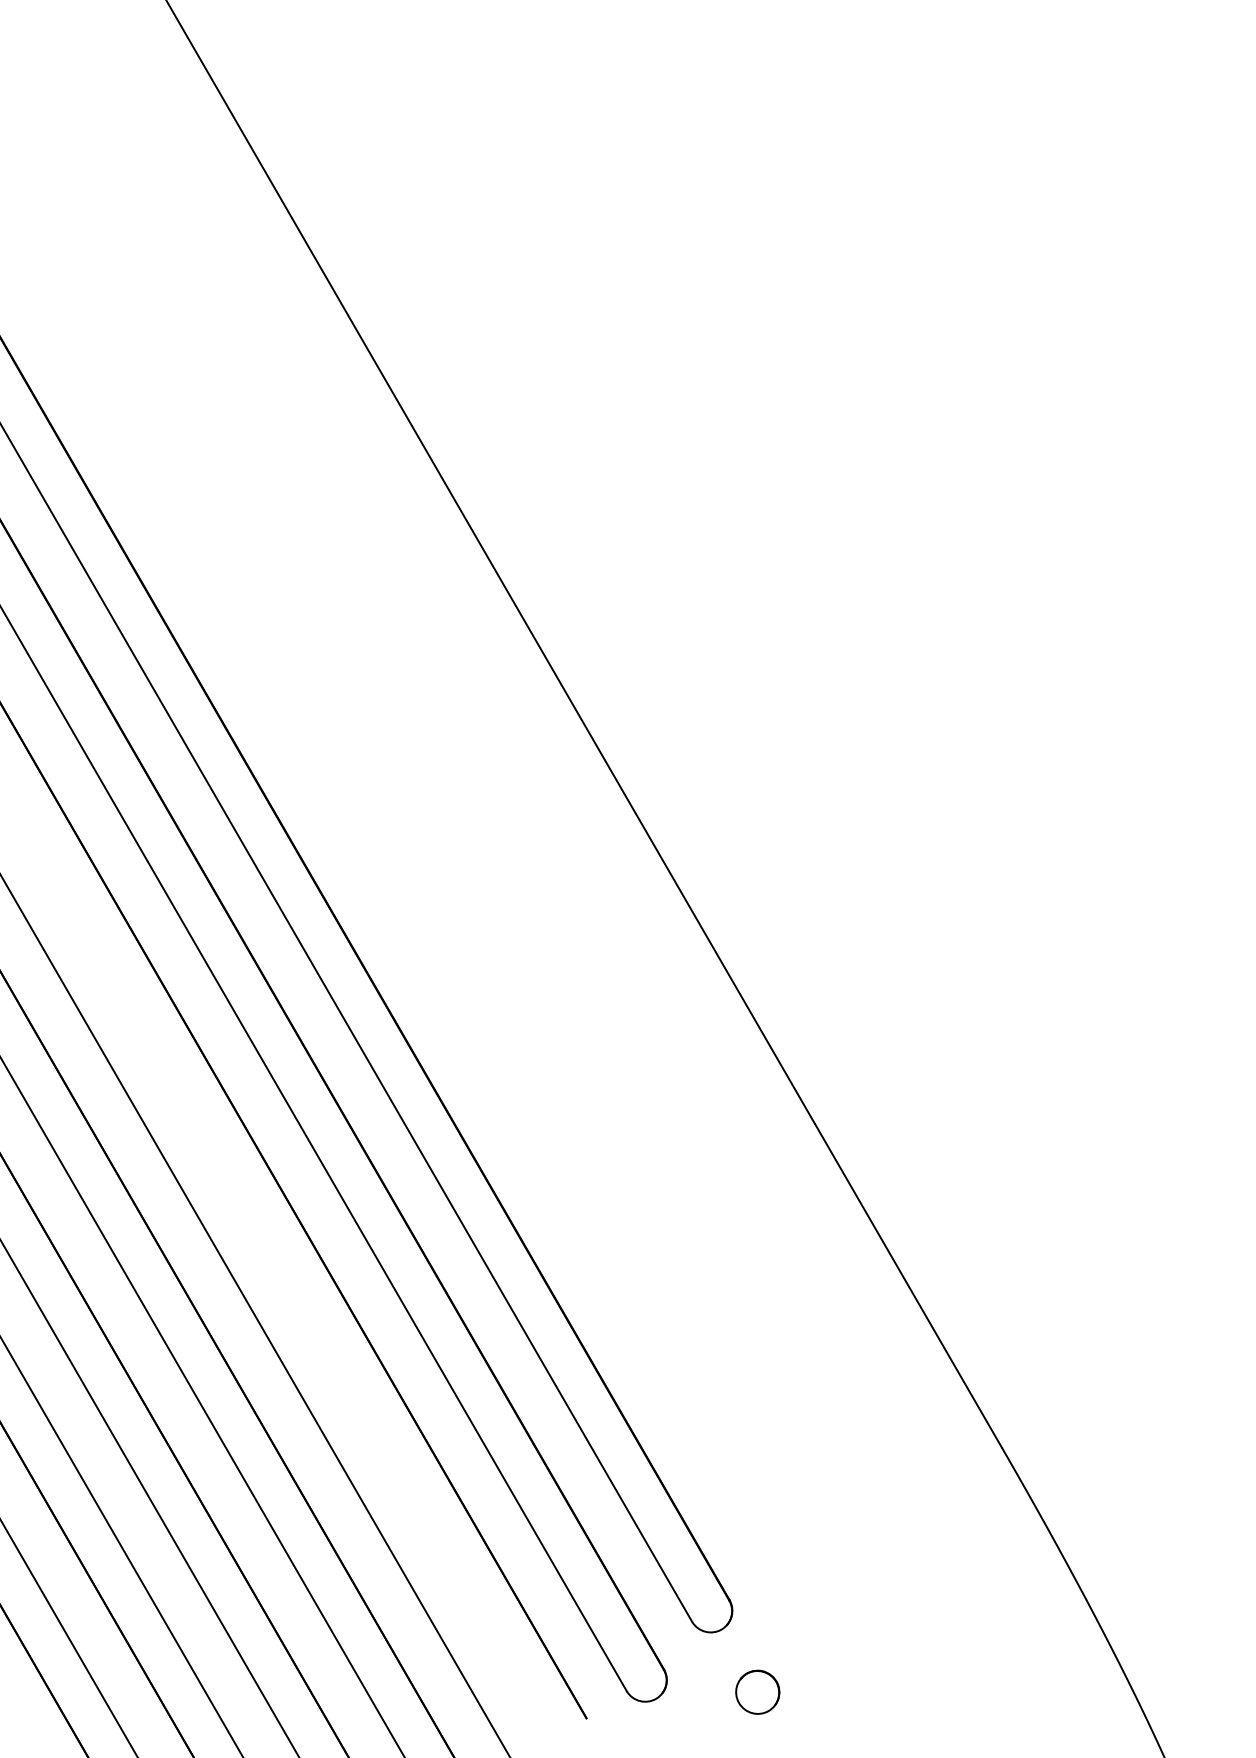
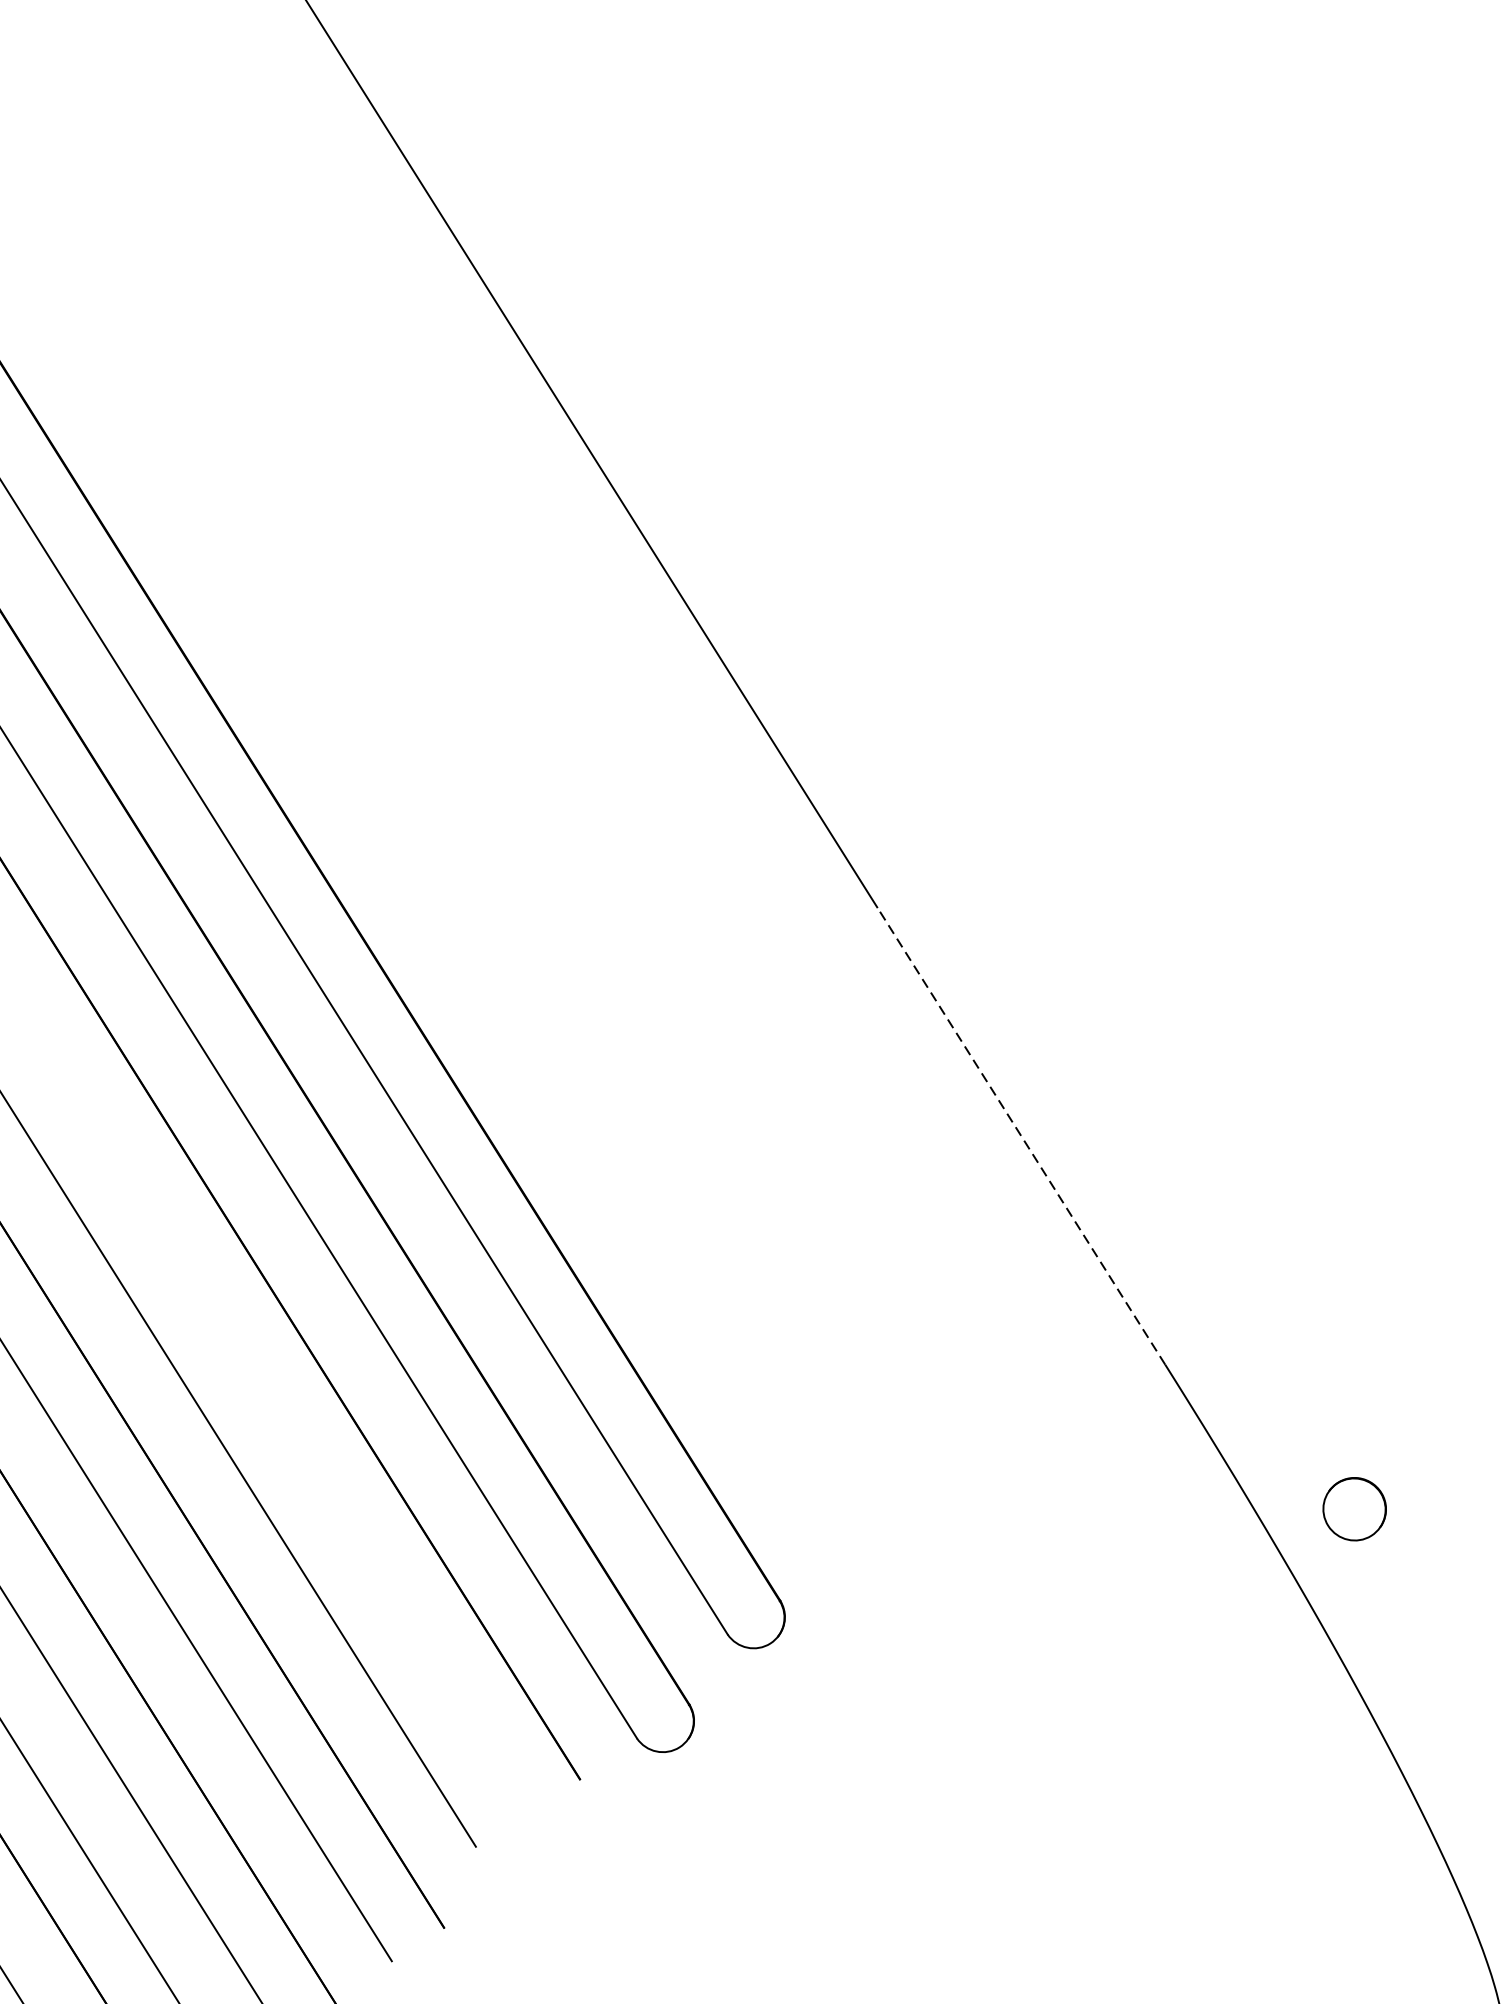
line: (908, 1285) -> (1021, 1135), solid -> dashed
part: (757, 1691) -> (1354, 1508), moved

